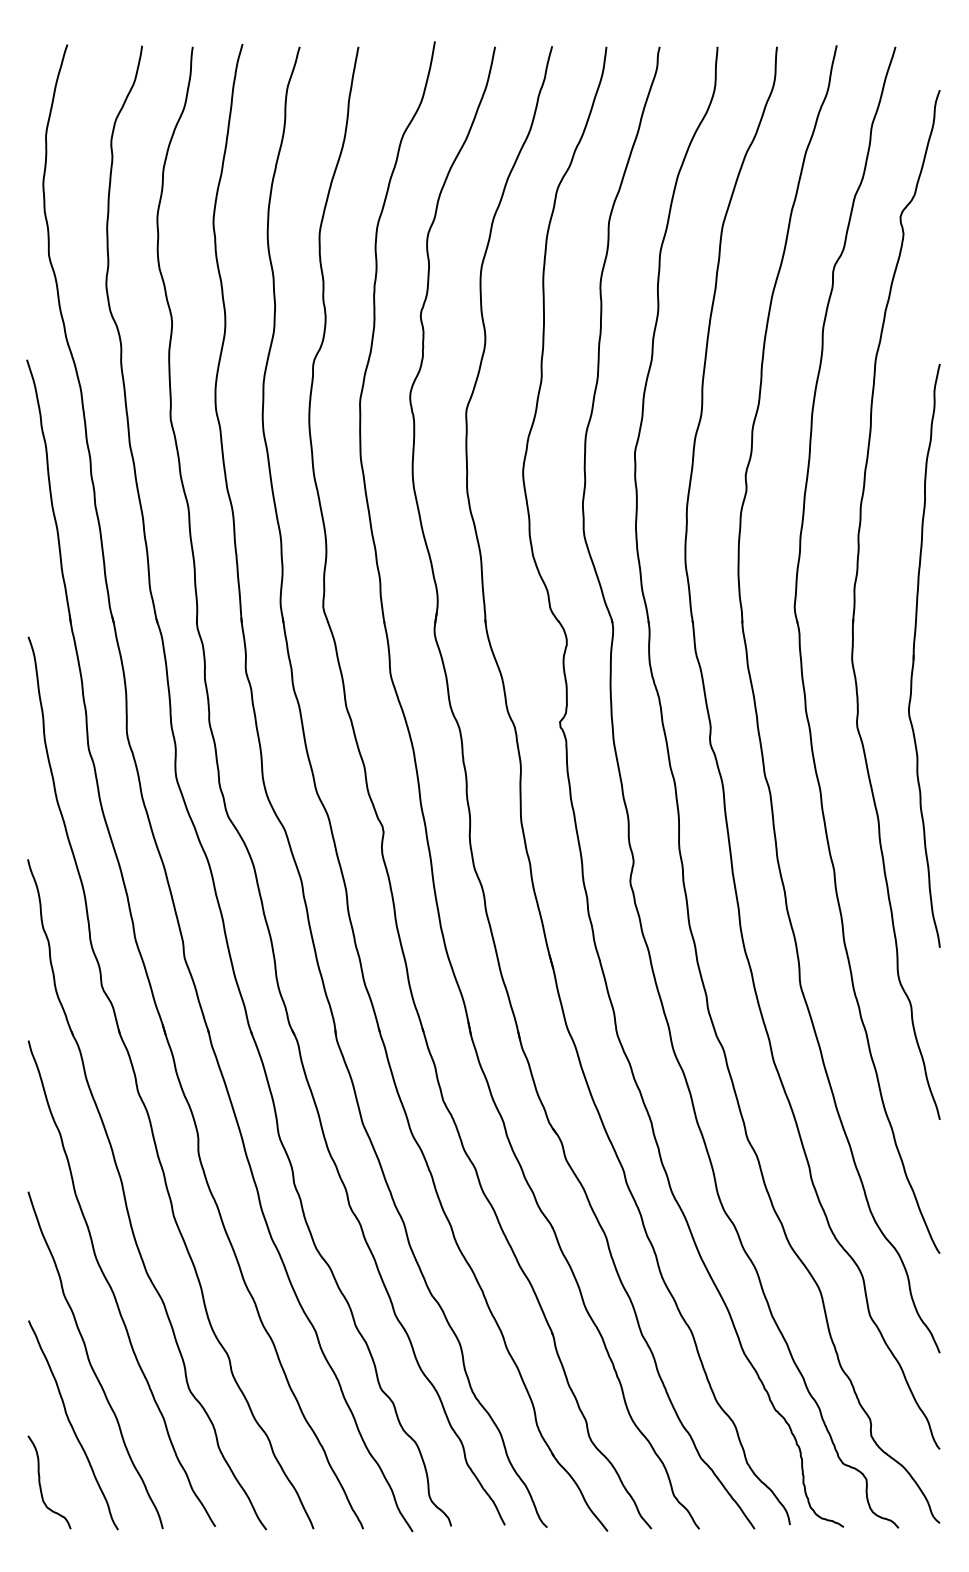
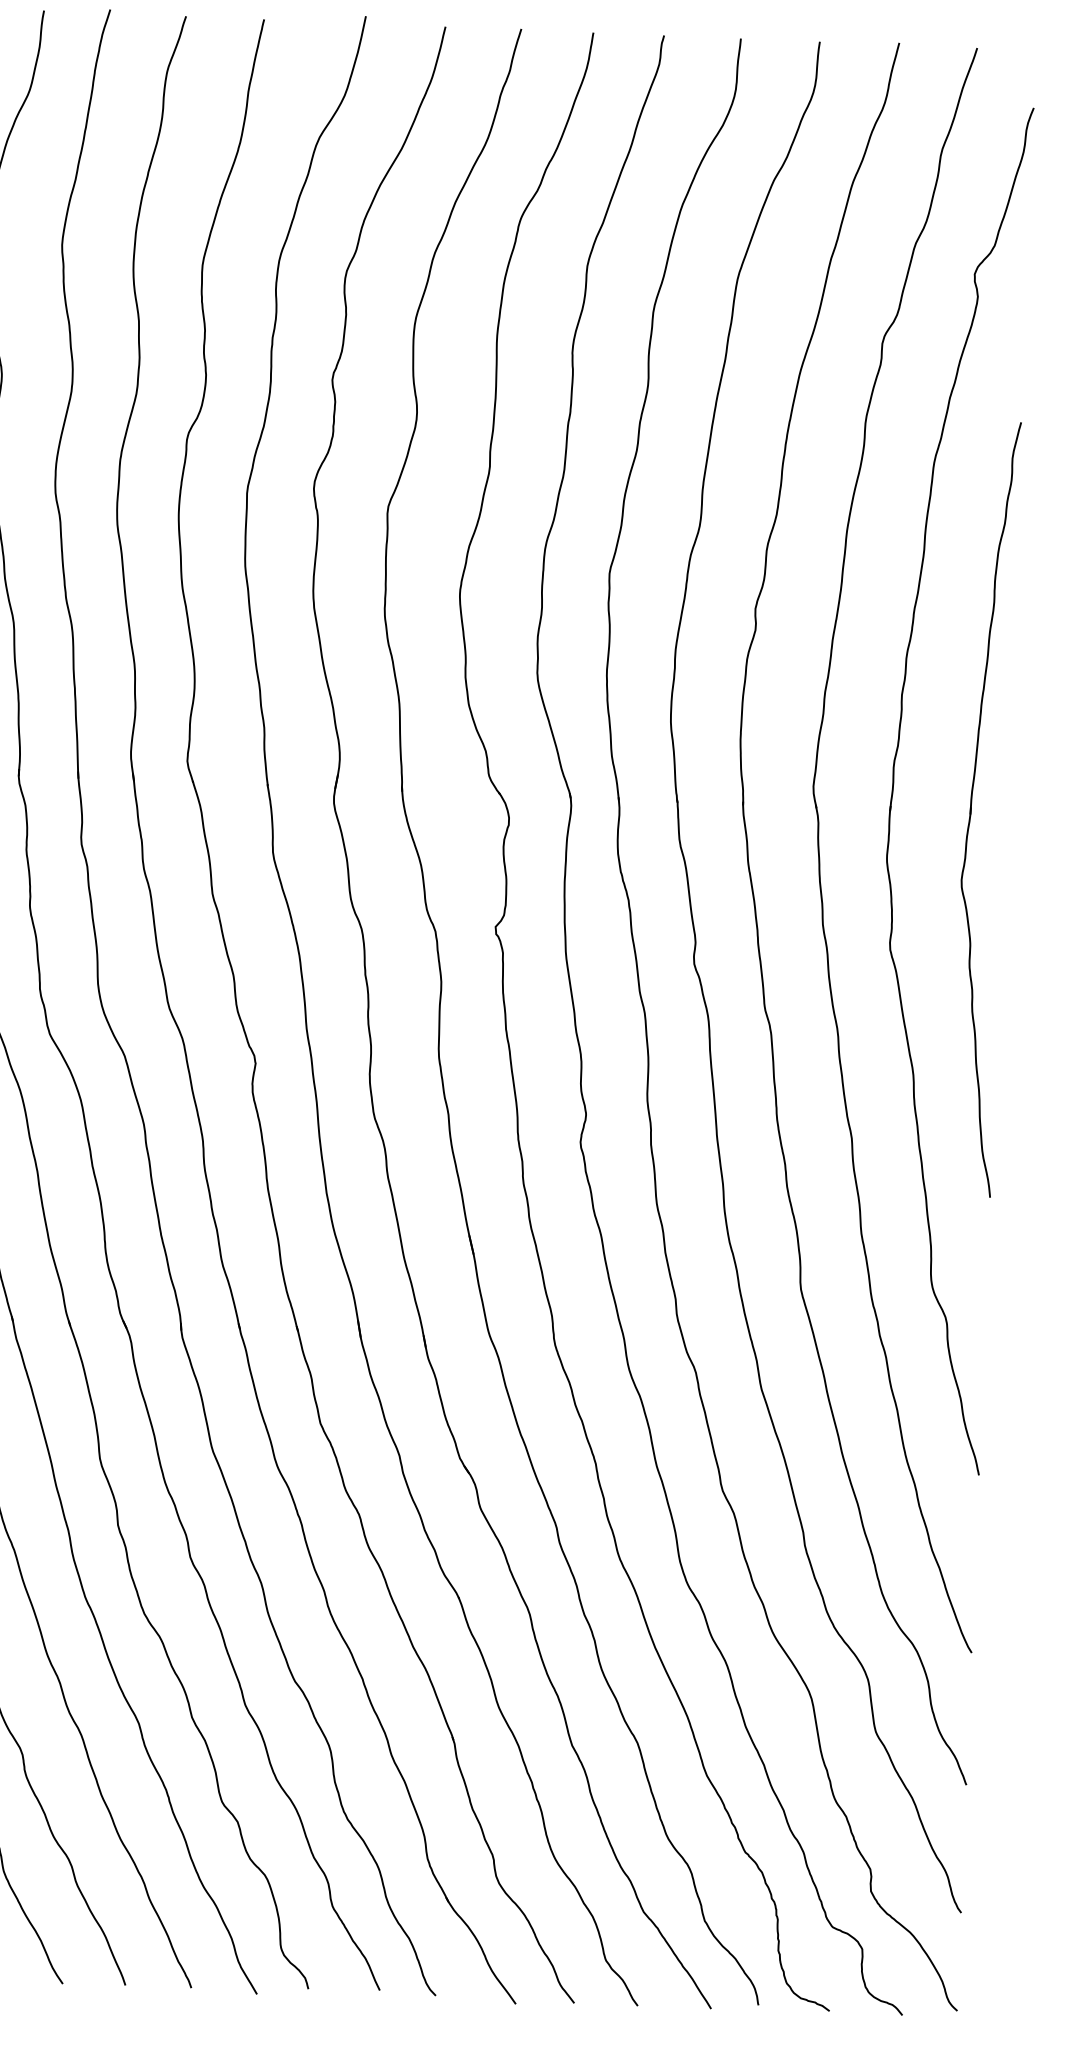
part: (914, 655) -> (971, 808), moved

